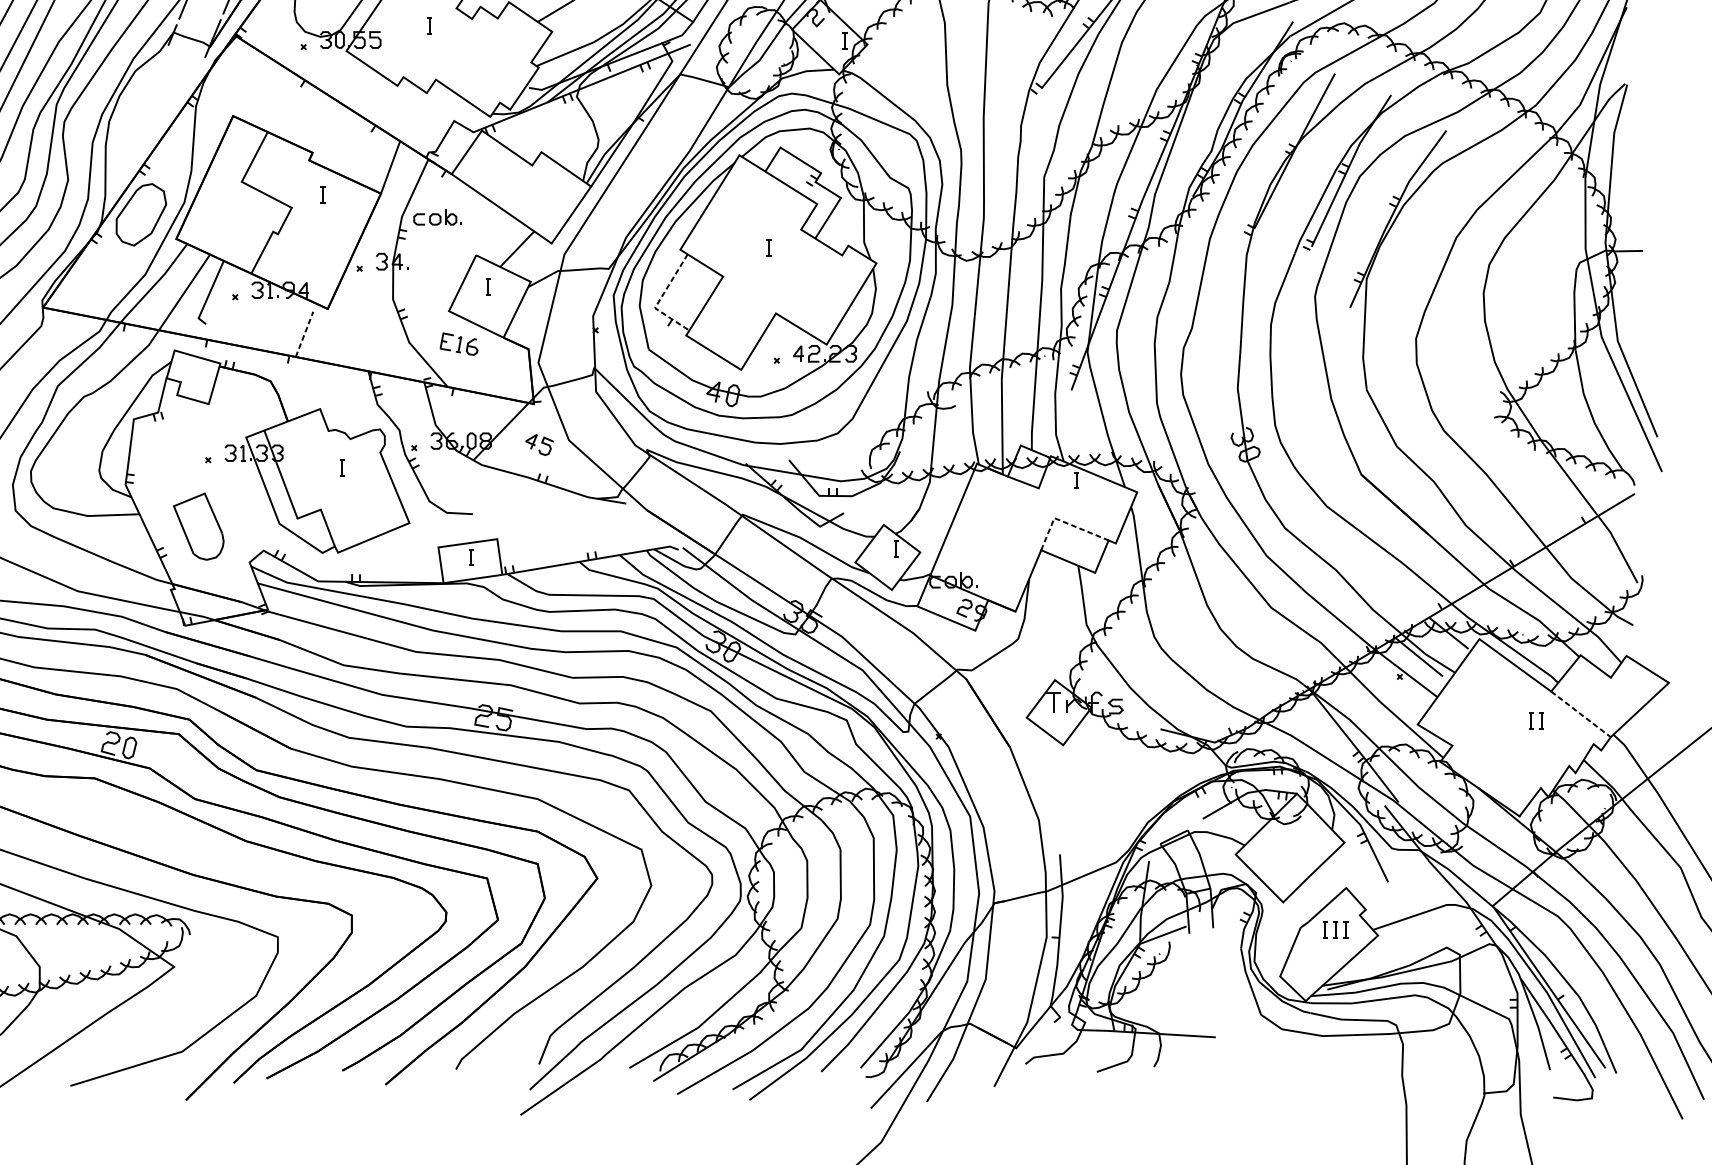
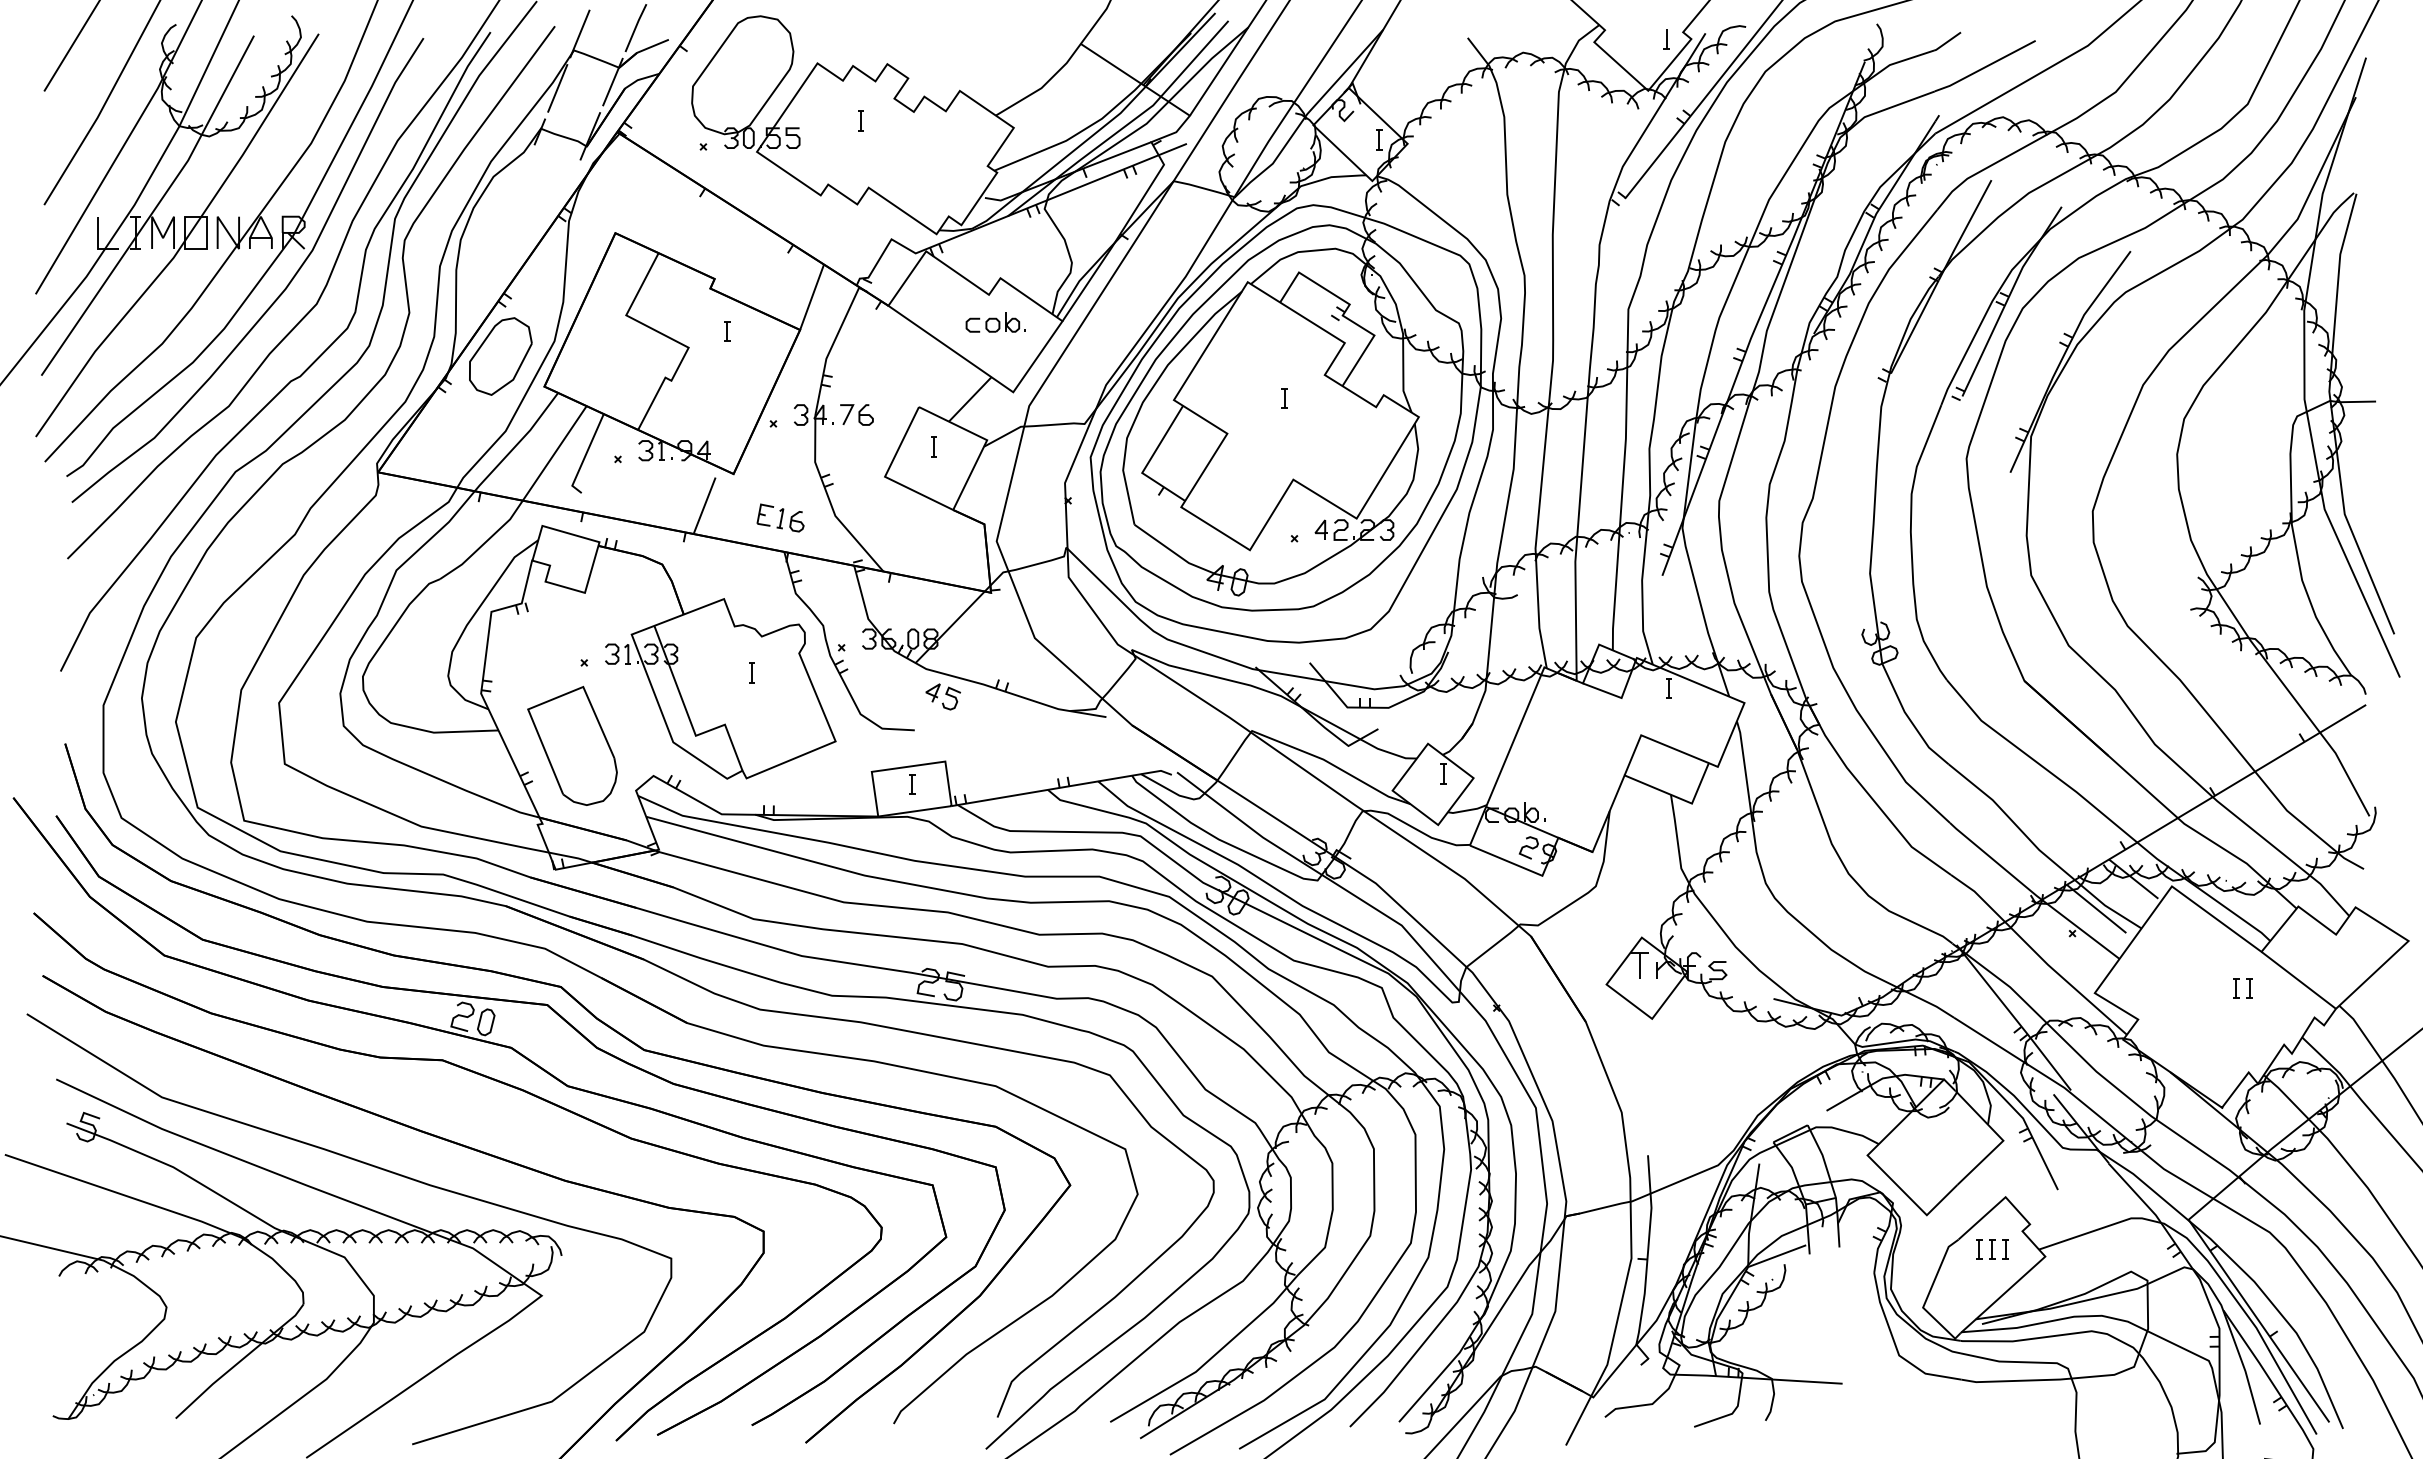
part: (437, 217) -> (995, 322), moved
part: (426, 261) -> (856, 414), added
line: (659, 298) -> (1148, 461), dashed -> solid
line: (304, 334) -> (704, 505), dashed -> solid
part: (459, 343) -> (780, 517), moved
part: (539, 444) -> (942, 696), moved
line: (1065, 522) -> (1654, 740), dashed -> solid
part: (198, 526) -> (572, 745), size x1.43
line: (1580, 714) -> (2298, 980), dashed -> solid

